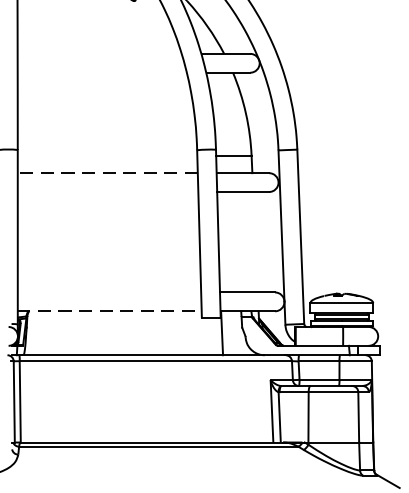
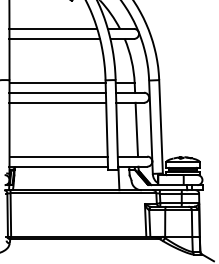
line: (98, 53) -> (52, 28), added
line: (101, 71) -> (54, 38), added
line: (107, 155) -> (57, 83), added
line: (107, 172) -> (57, 92), dashed -> solid
line: (107, 191) -> (57, 102), added
line: (254, 241) -> (136, 129), added
line: (109, 292) -> (58, 156), added
line: (111, 310) -> (59, 166), dashed -> solid

